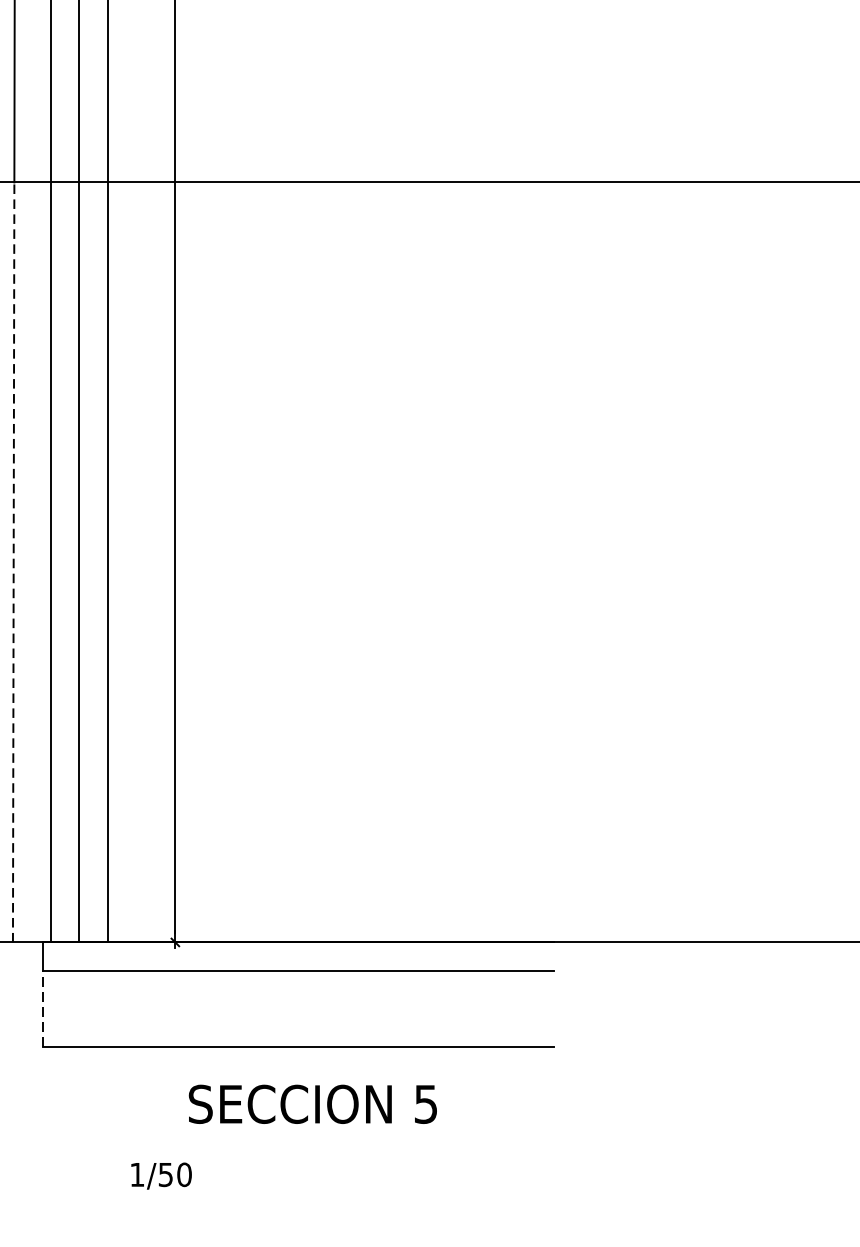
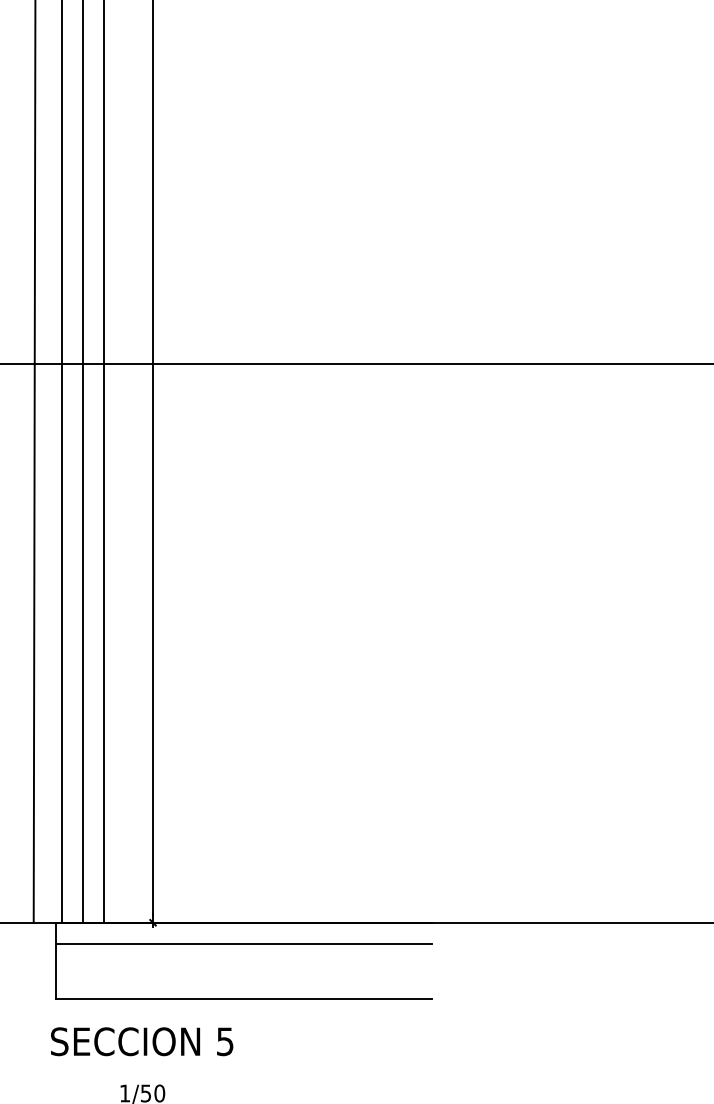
line: (14, 562) -> (34, 643), dashed -> solid
line: (42, 1008) -> (55, 971), dashed -> solid
text: (313, 1104) -> (142, 1041), moved

